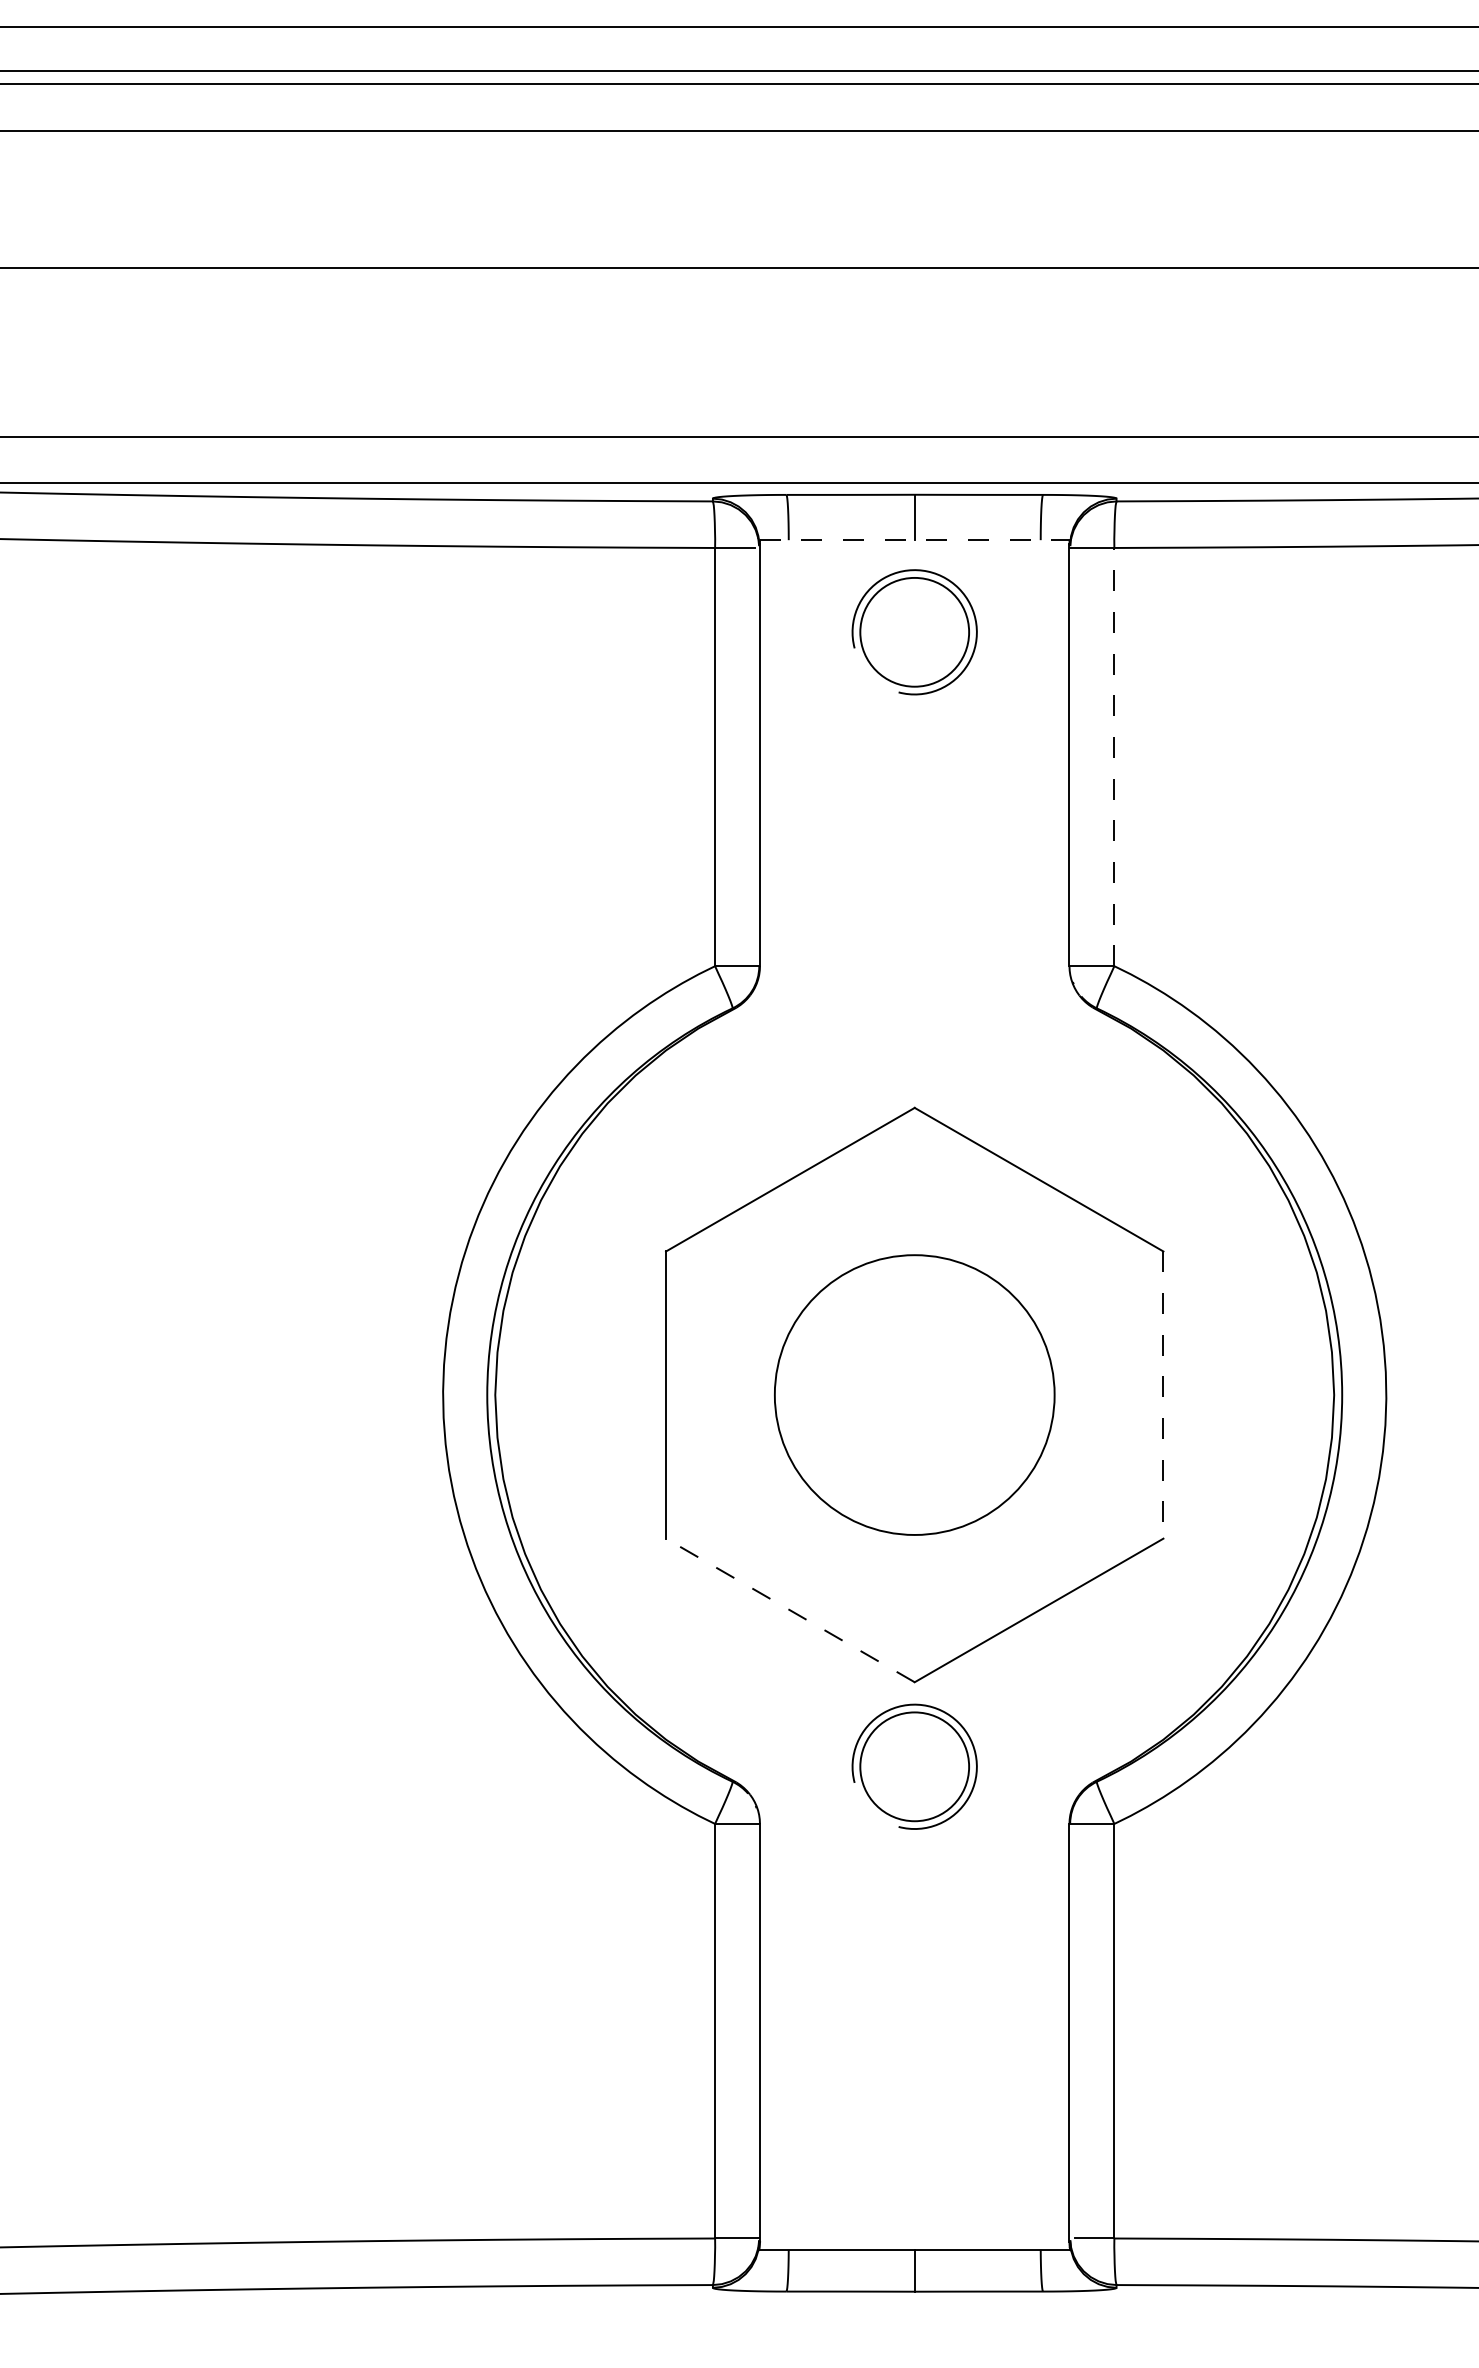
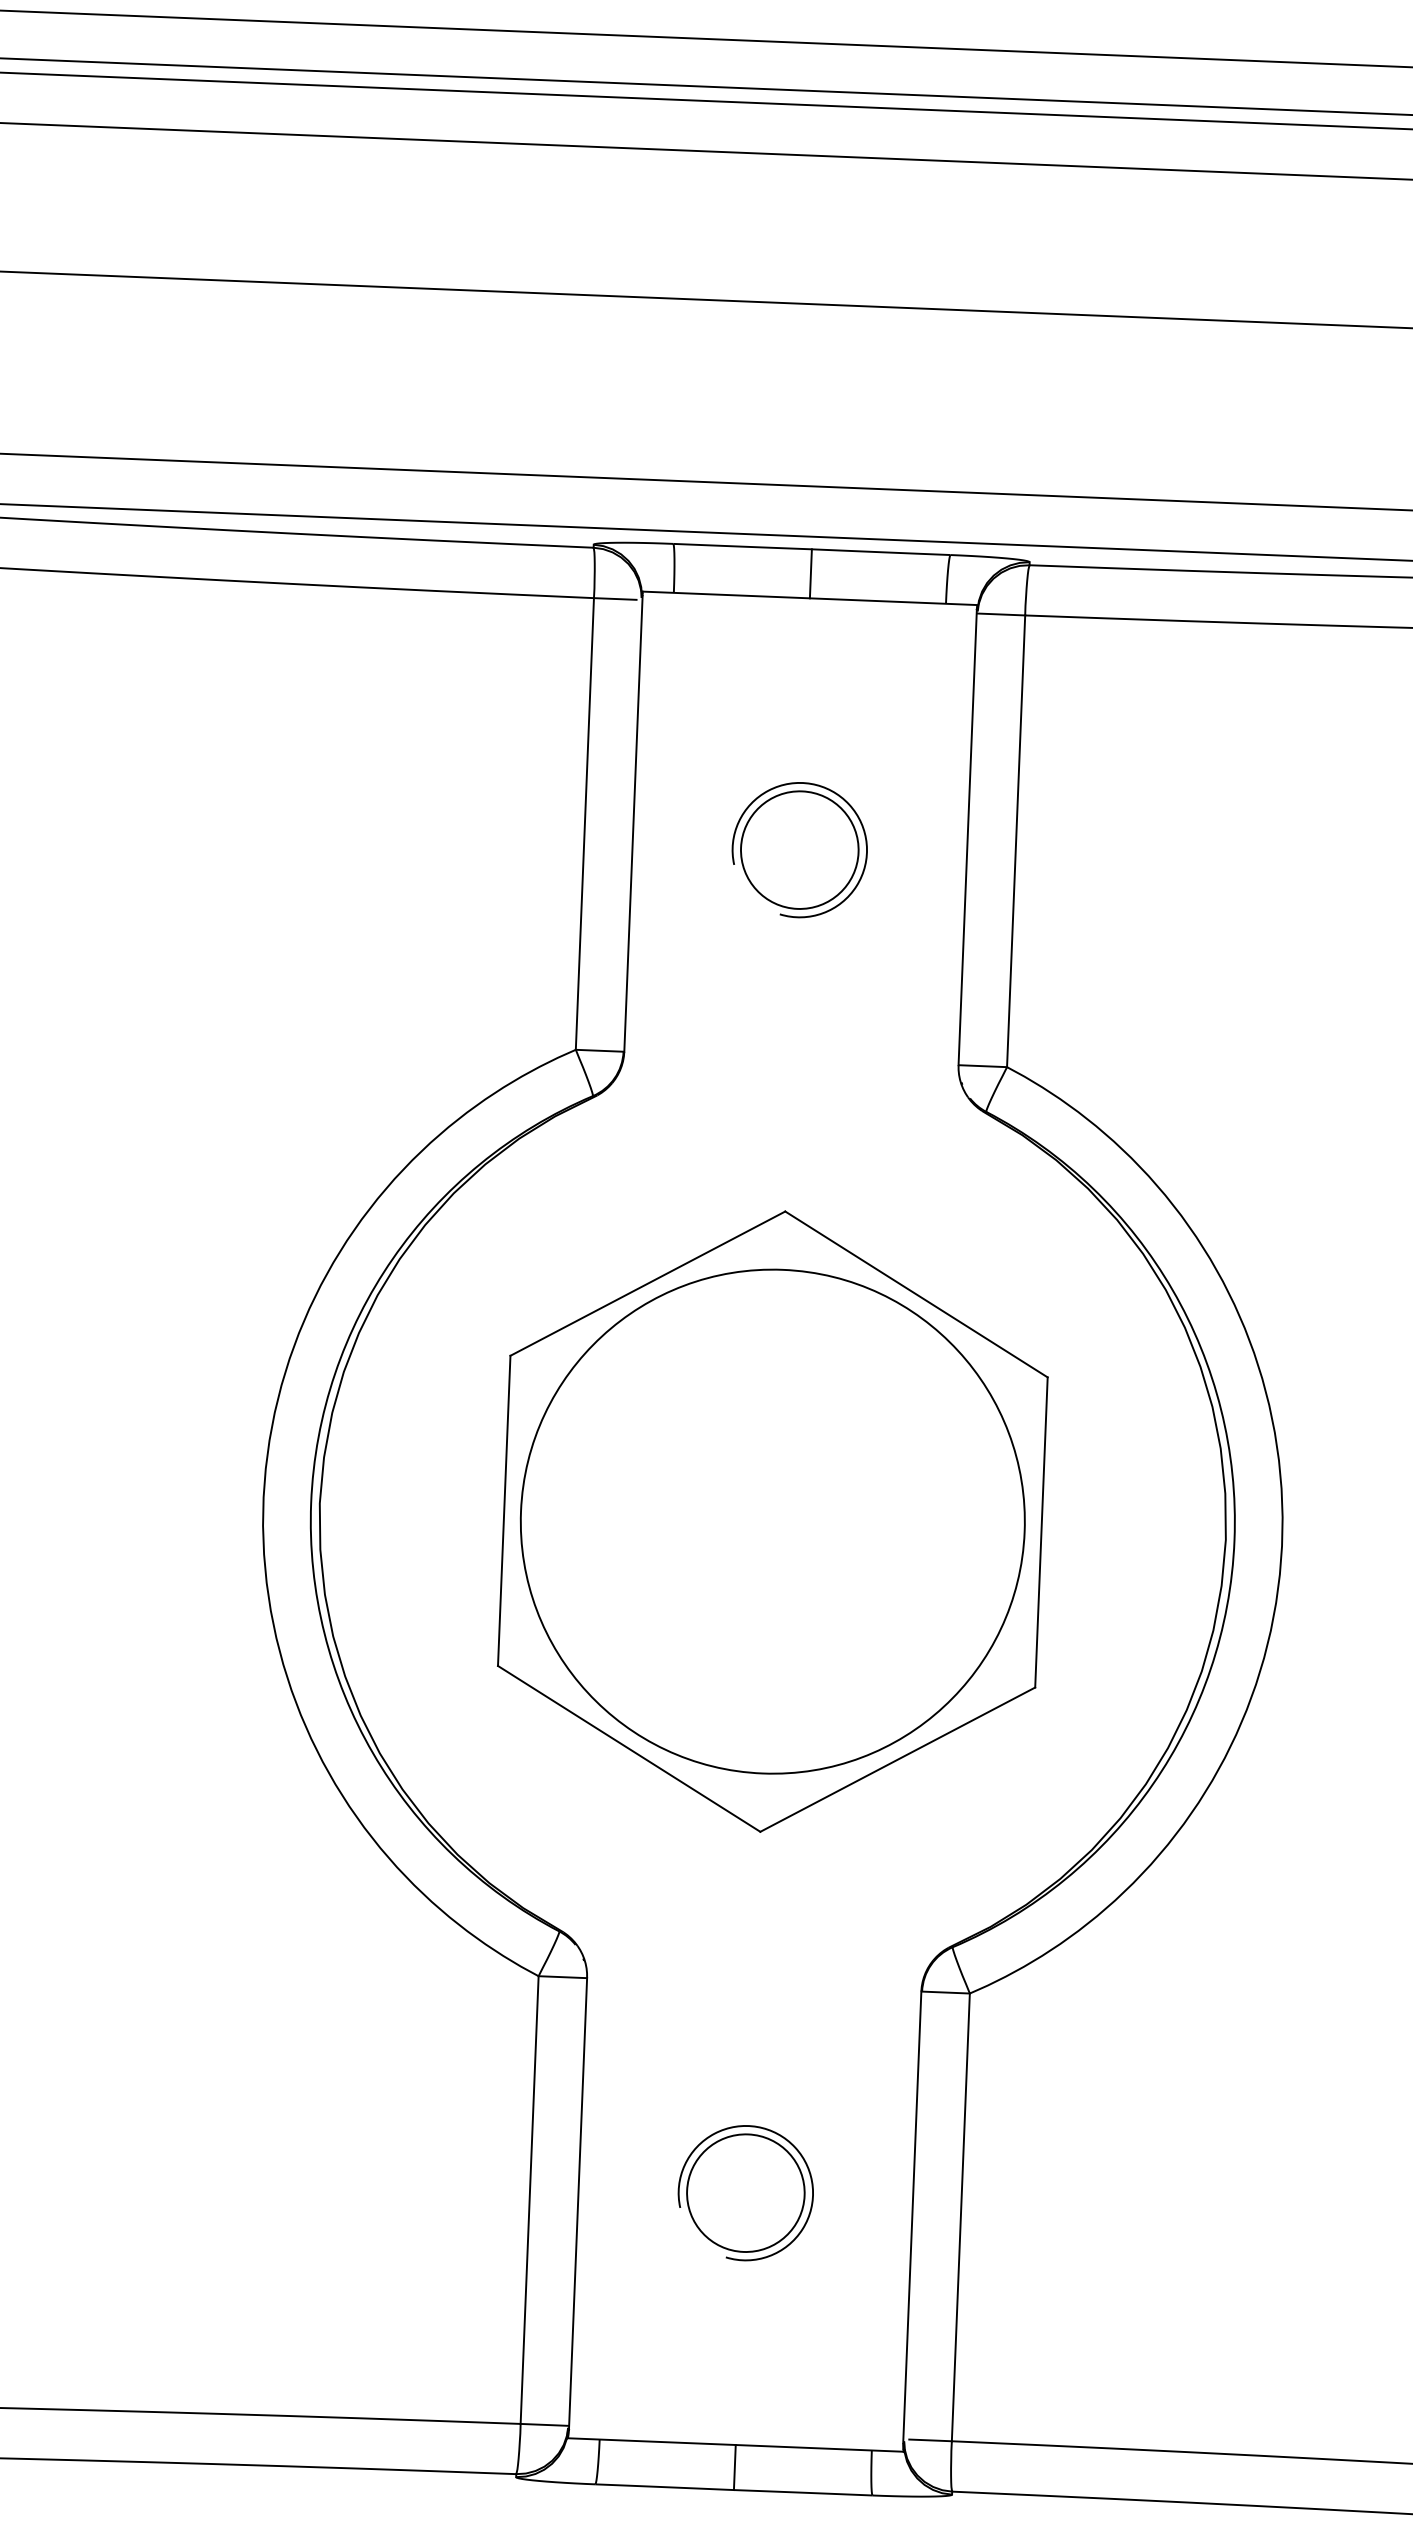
line: (914, 540) -> (809, 598), dashed -> solid
part: (914, 632) -> (799, 850), moved
line: (1114, 756) -> (1016, 840), dashed -> solid
circle: (914, 1394) -> (772, 1521), size x1.67
line: (1163, 1395) -> (1041, 1532), dashed -> solid
line: (790, 1610) -> (629, 1748), dashed -> solid
part: (914, 1766) -> (745, 2192), moved

